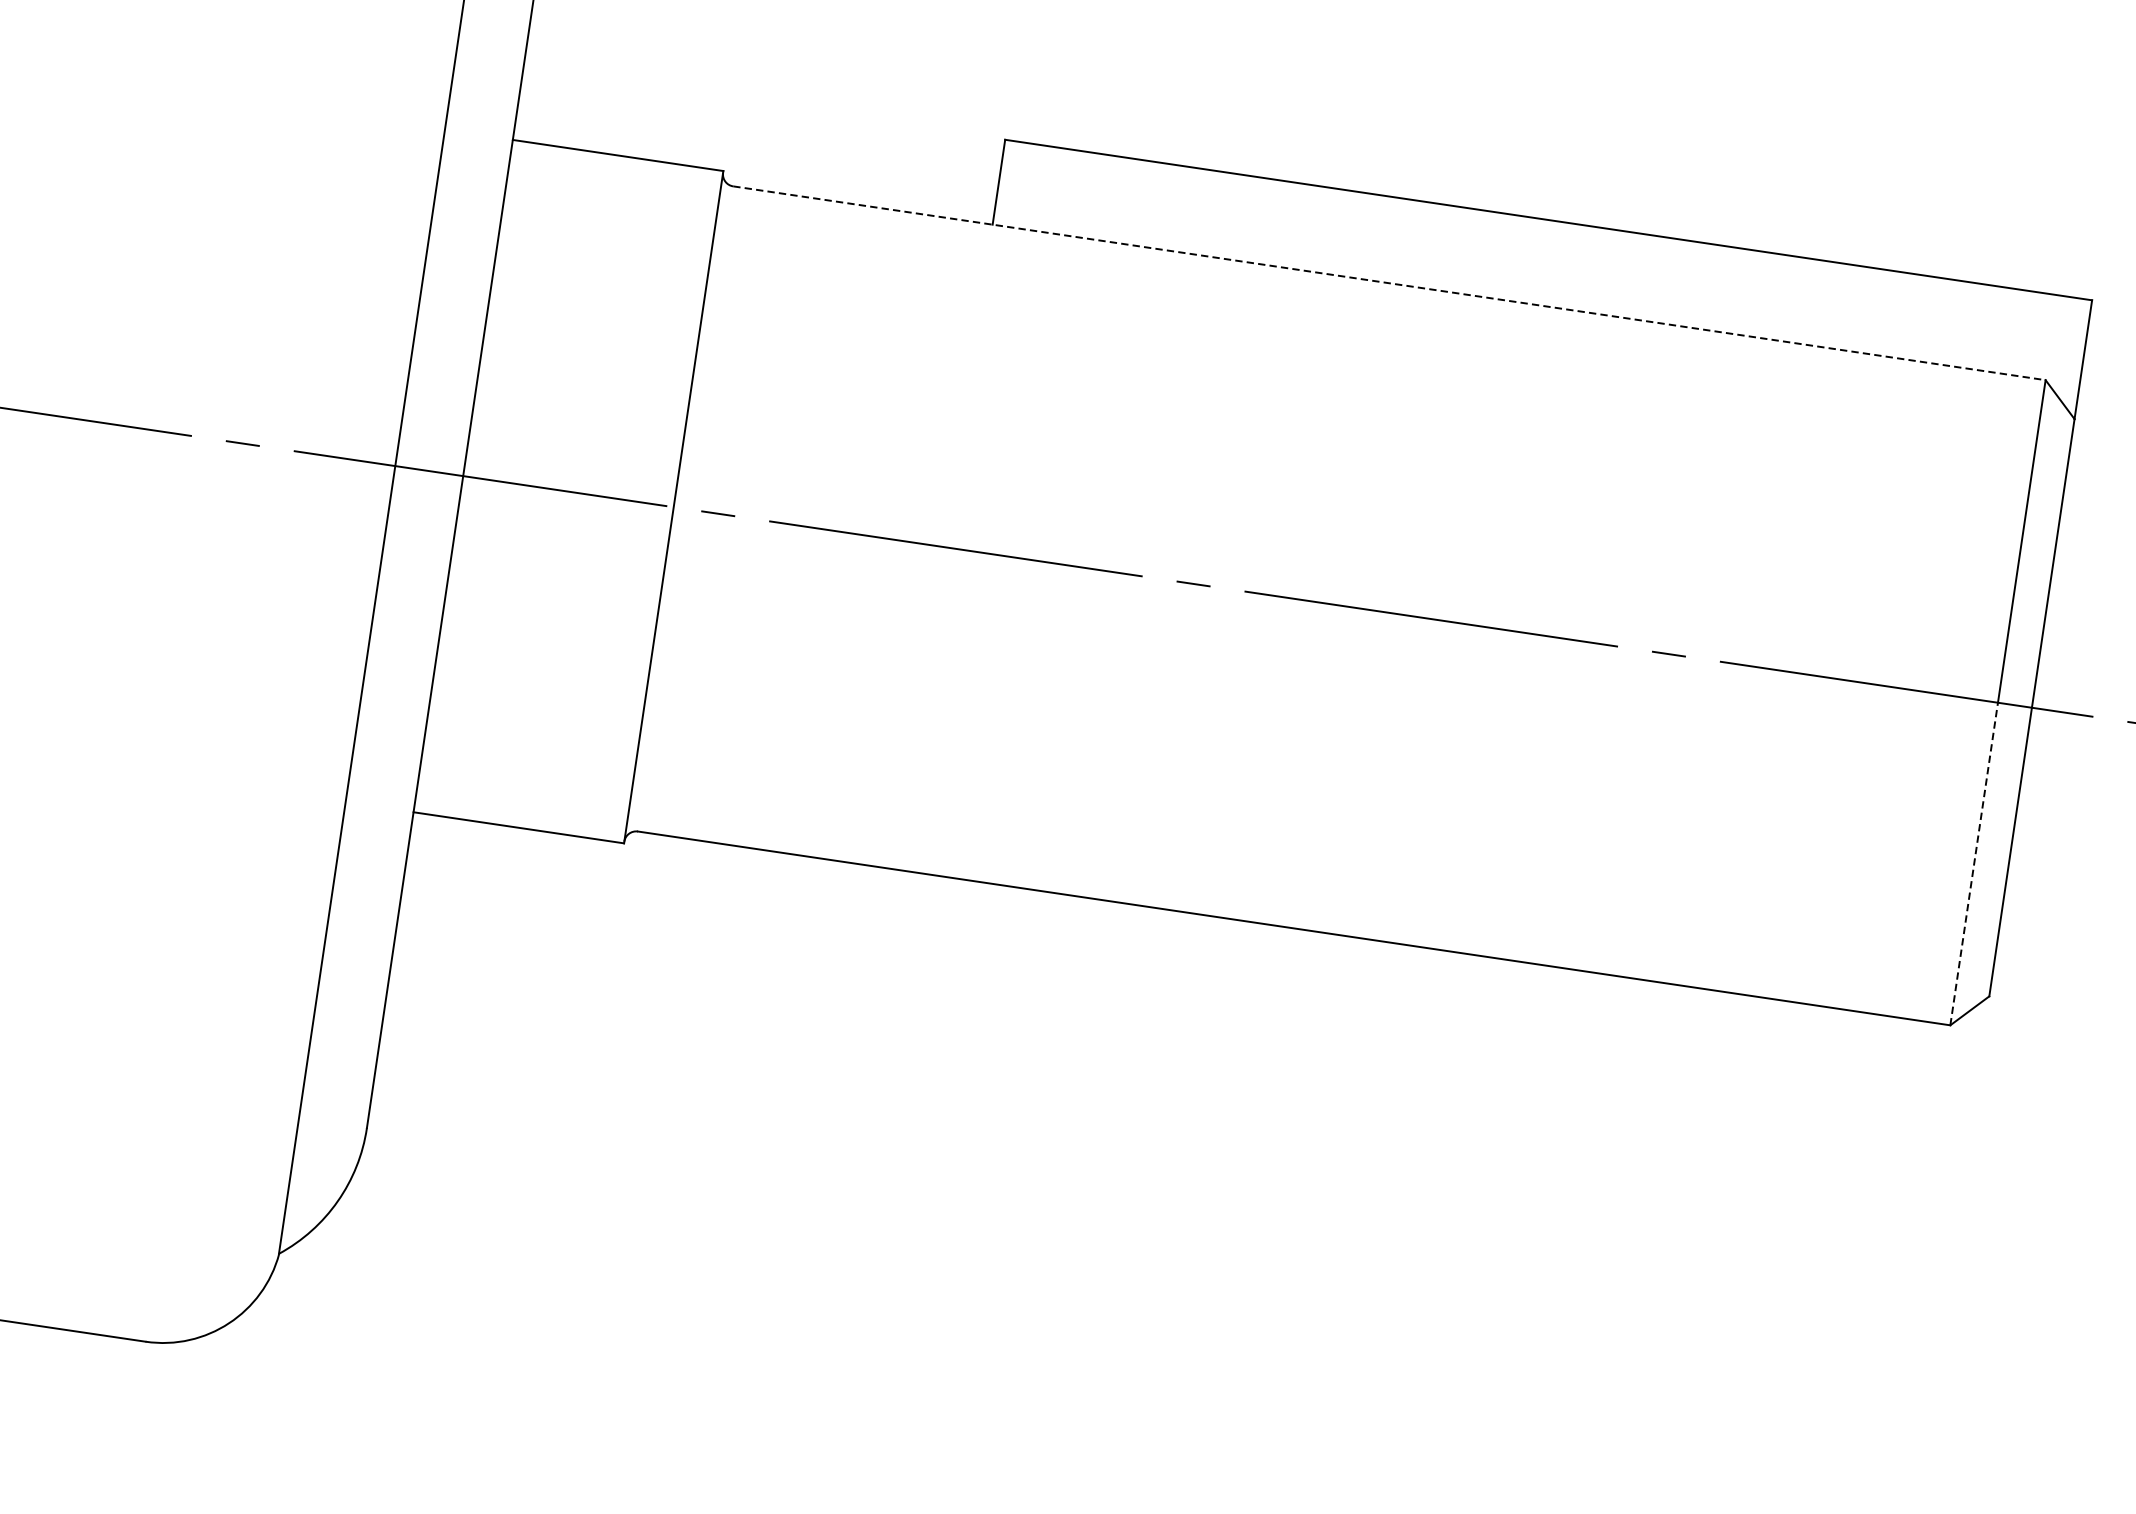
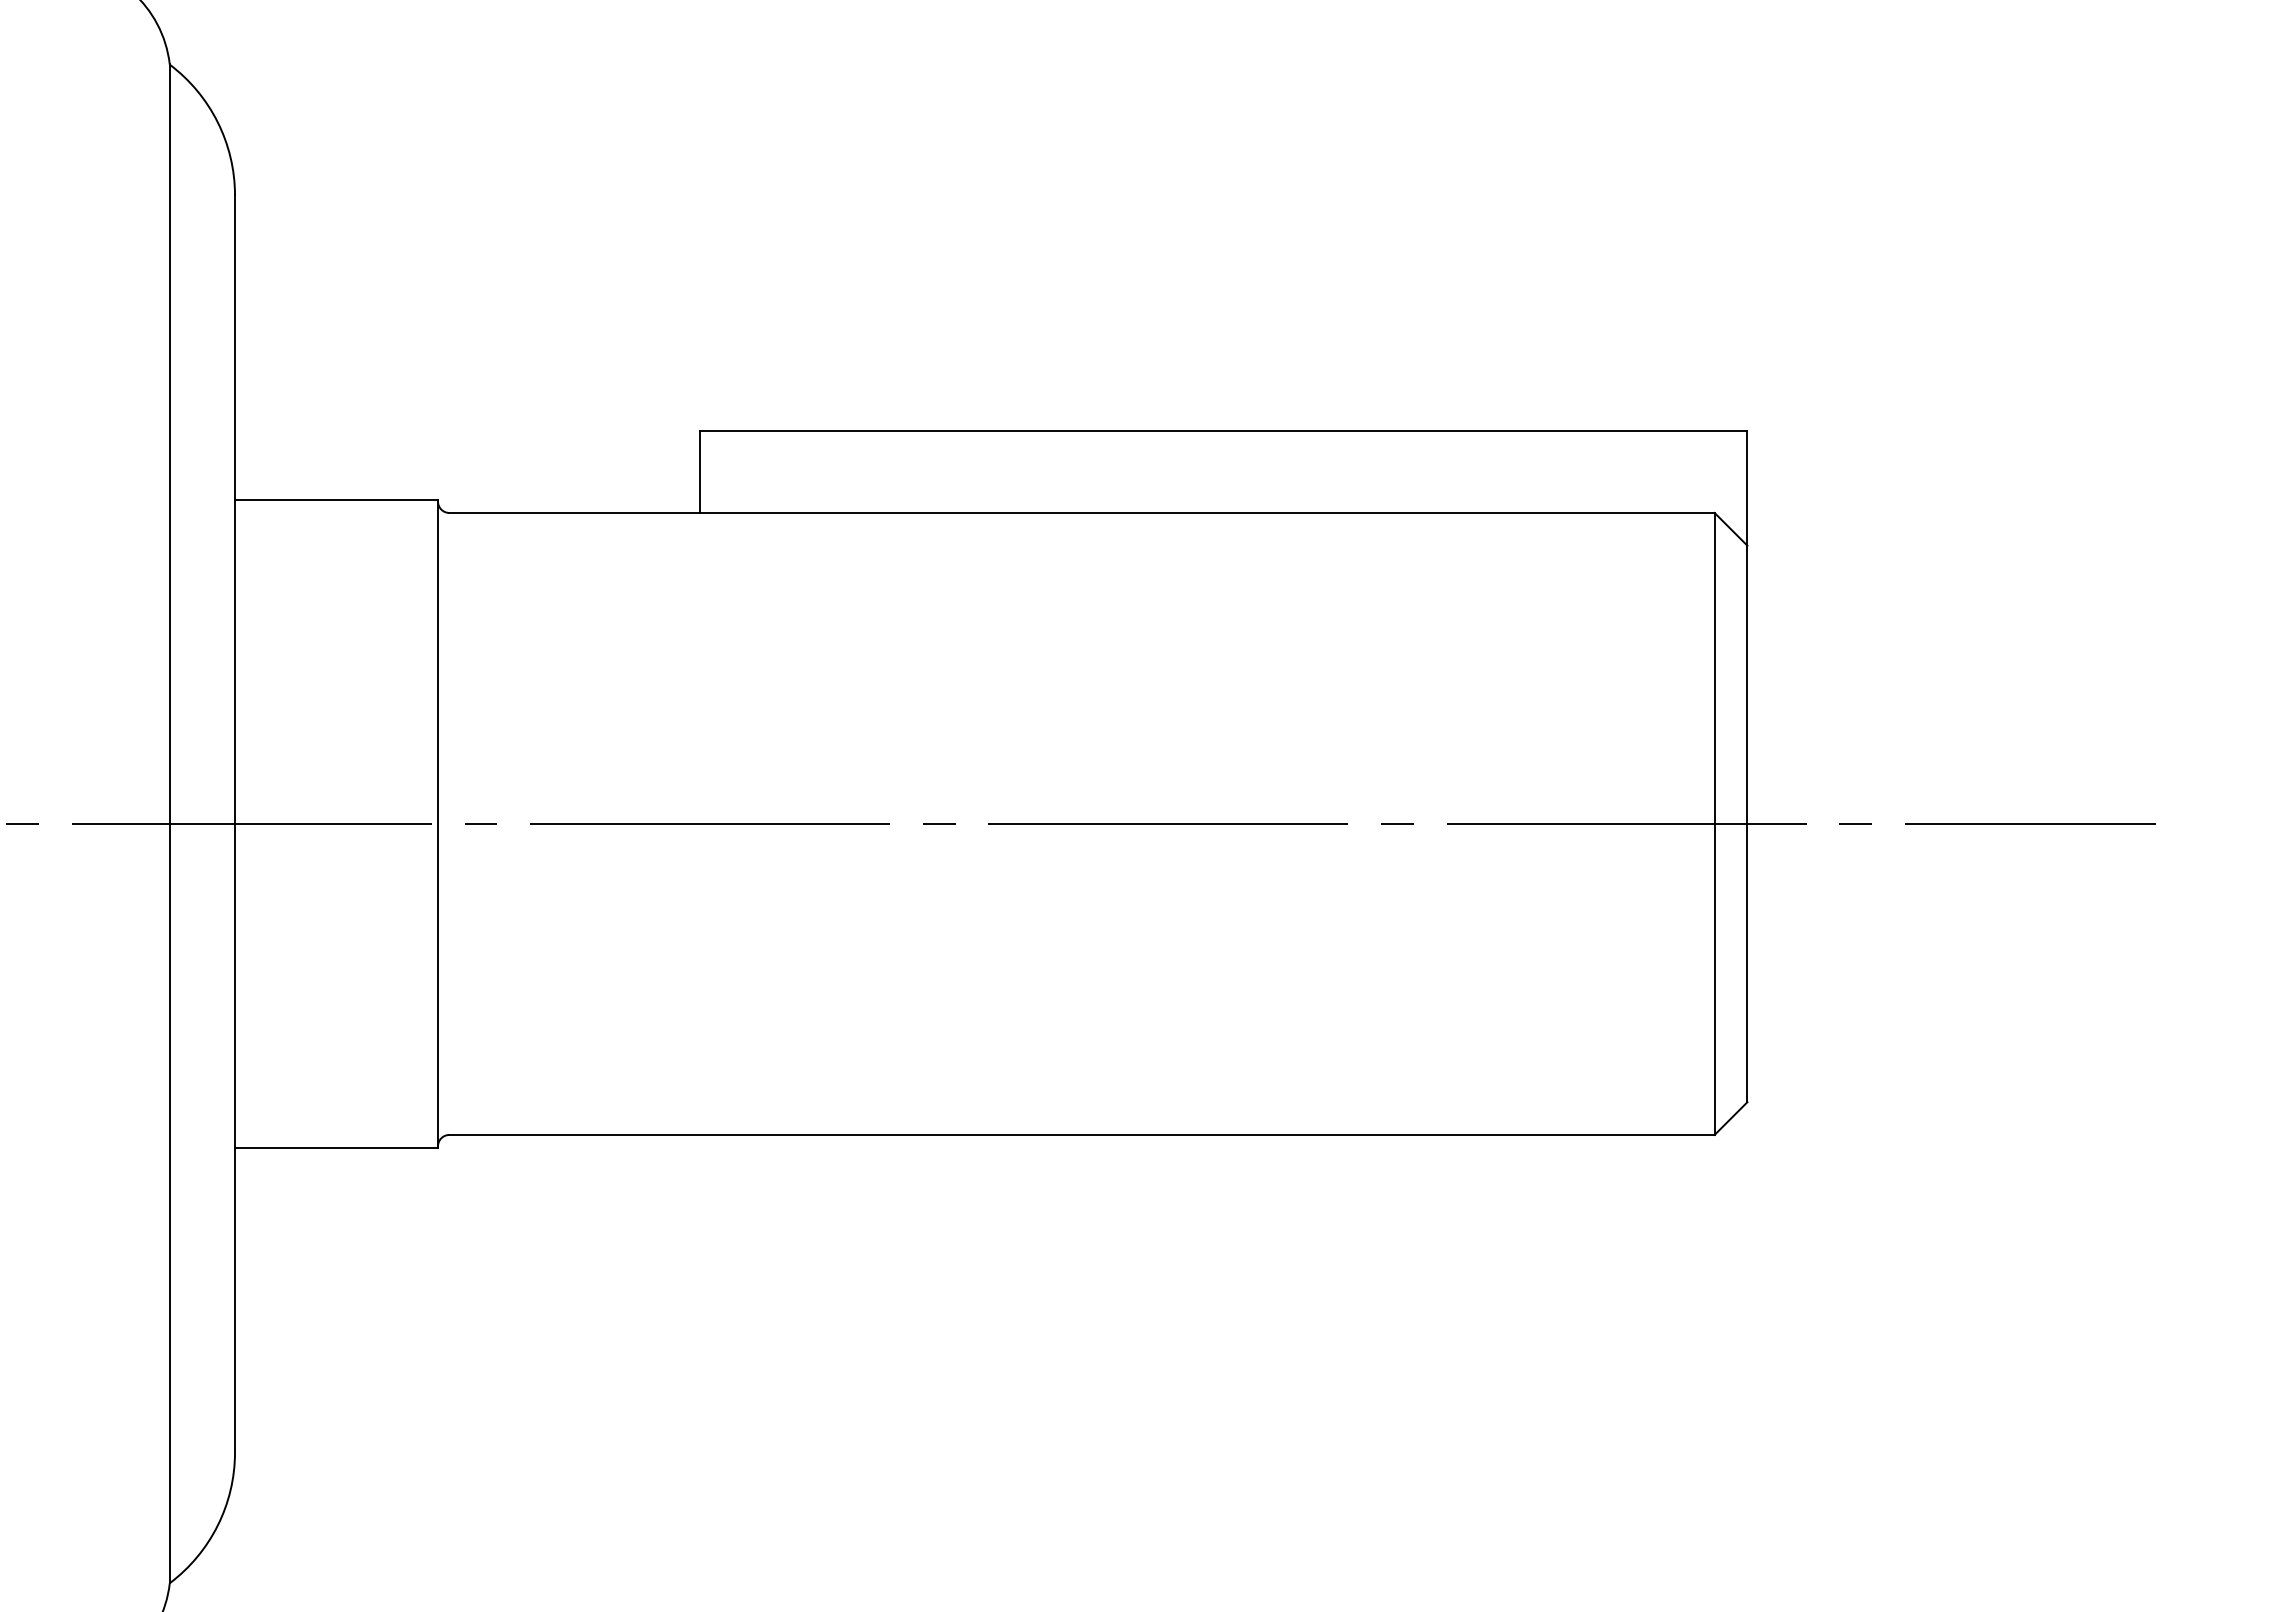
line: (1389, 282) -> (1082, 512), dashed -> solid
line: (1974, 863) -> (1714, 978), dashed -> solid

